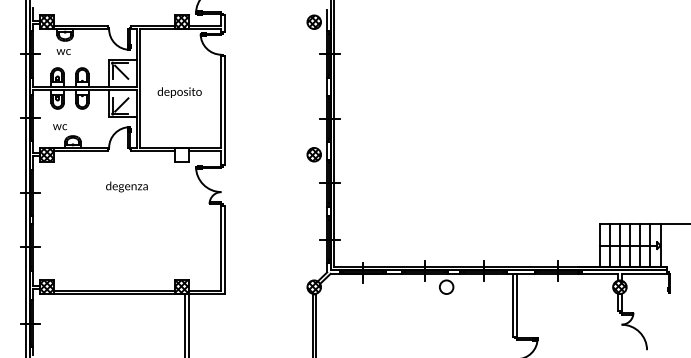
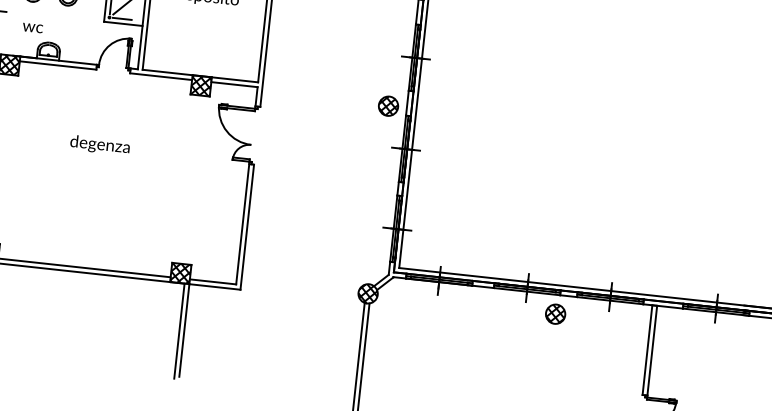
hatch: (181, 154) -> (200, 85), added
text: (126, 186) -> (99, 144), moved
hatch: (446, 286) -> (555, 313), added

